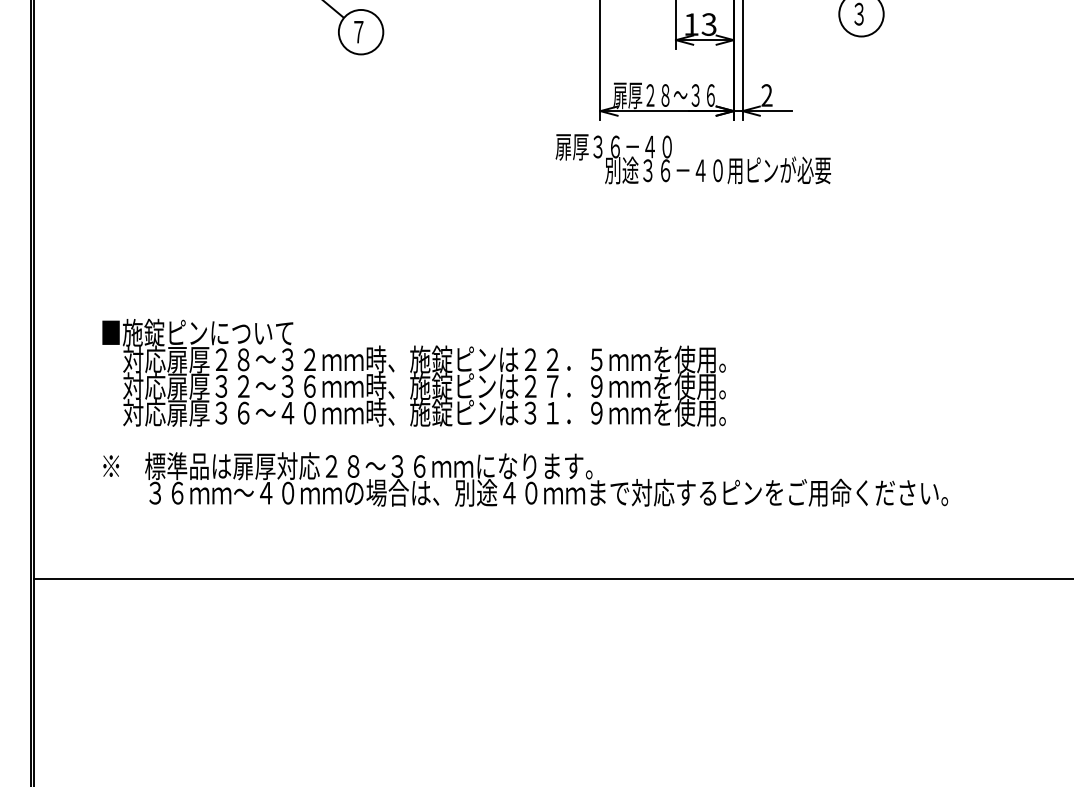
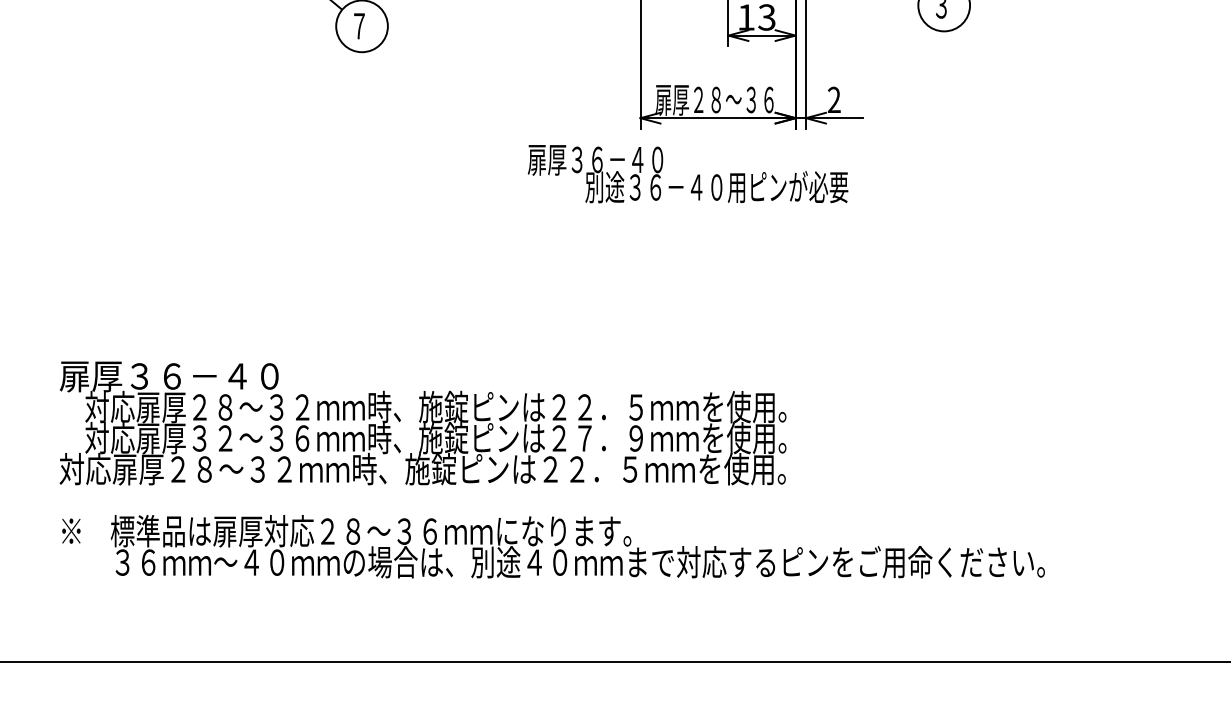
text: (692, 159) -> (687, 174), moved
text: (197, 332) -> (171, 375), ■施錠ピンについて -> 扉厚３６－４０
text: (413, 412) -> (423, 468), 対応扉厚３６～４０ｍｍ時、施錠ピンは３１．９ｍｍを使用。 -> 対応扉厚２８～３２ｍｍ時、施錠ピンは２２．５ｍｍを使用。

